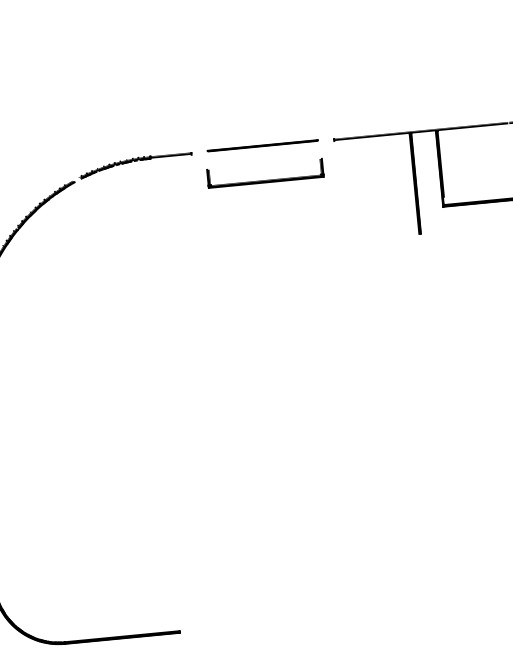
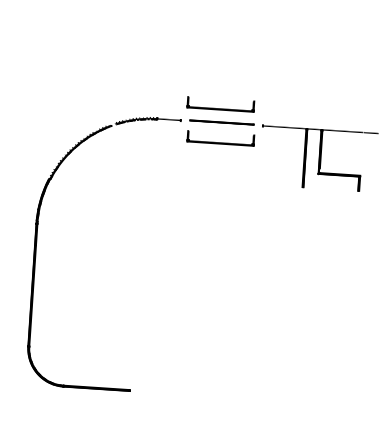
part: (255, 115) -> (220, 104), added

